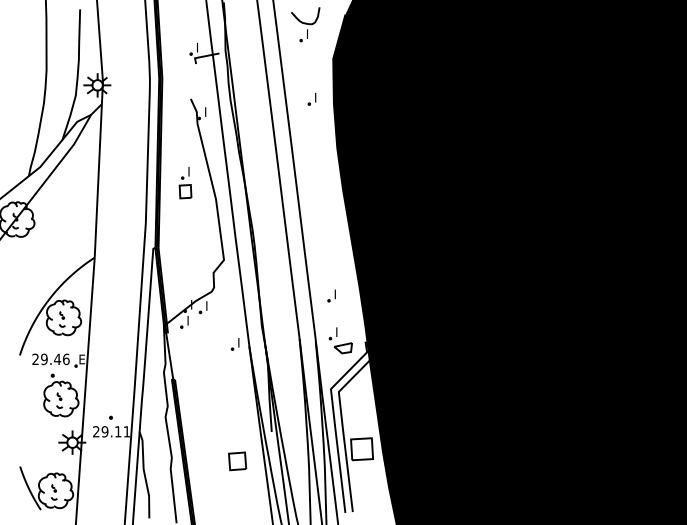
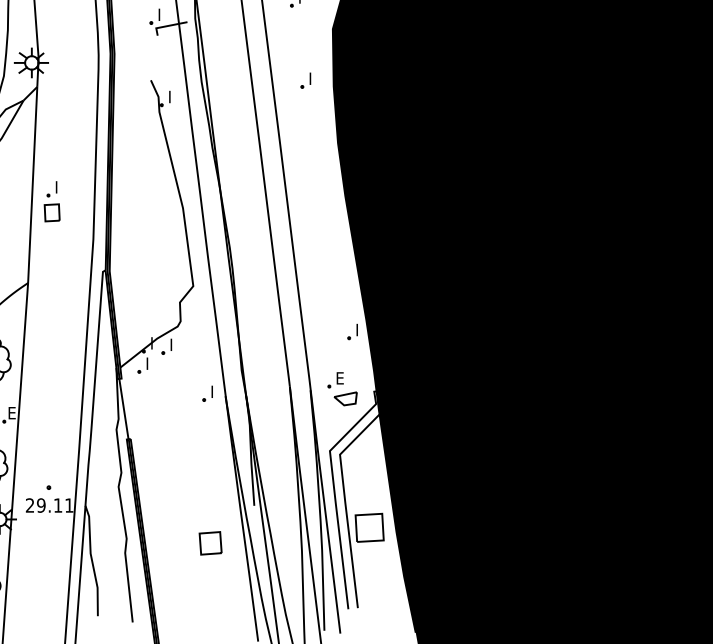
part: (185, 183) -> (52, 202), moved
part: (331, 295) -> (352, 331), moved
text: (339, 331) -> (340, 377), I -> E

